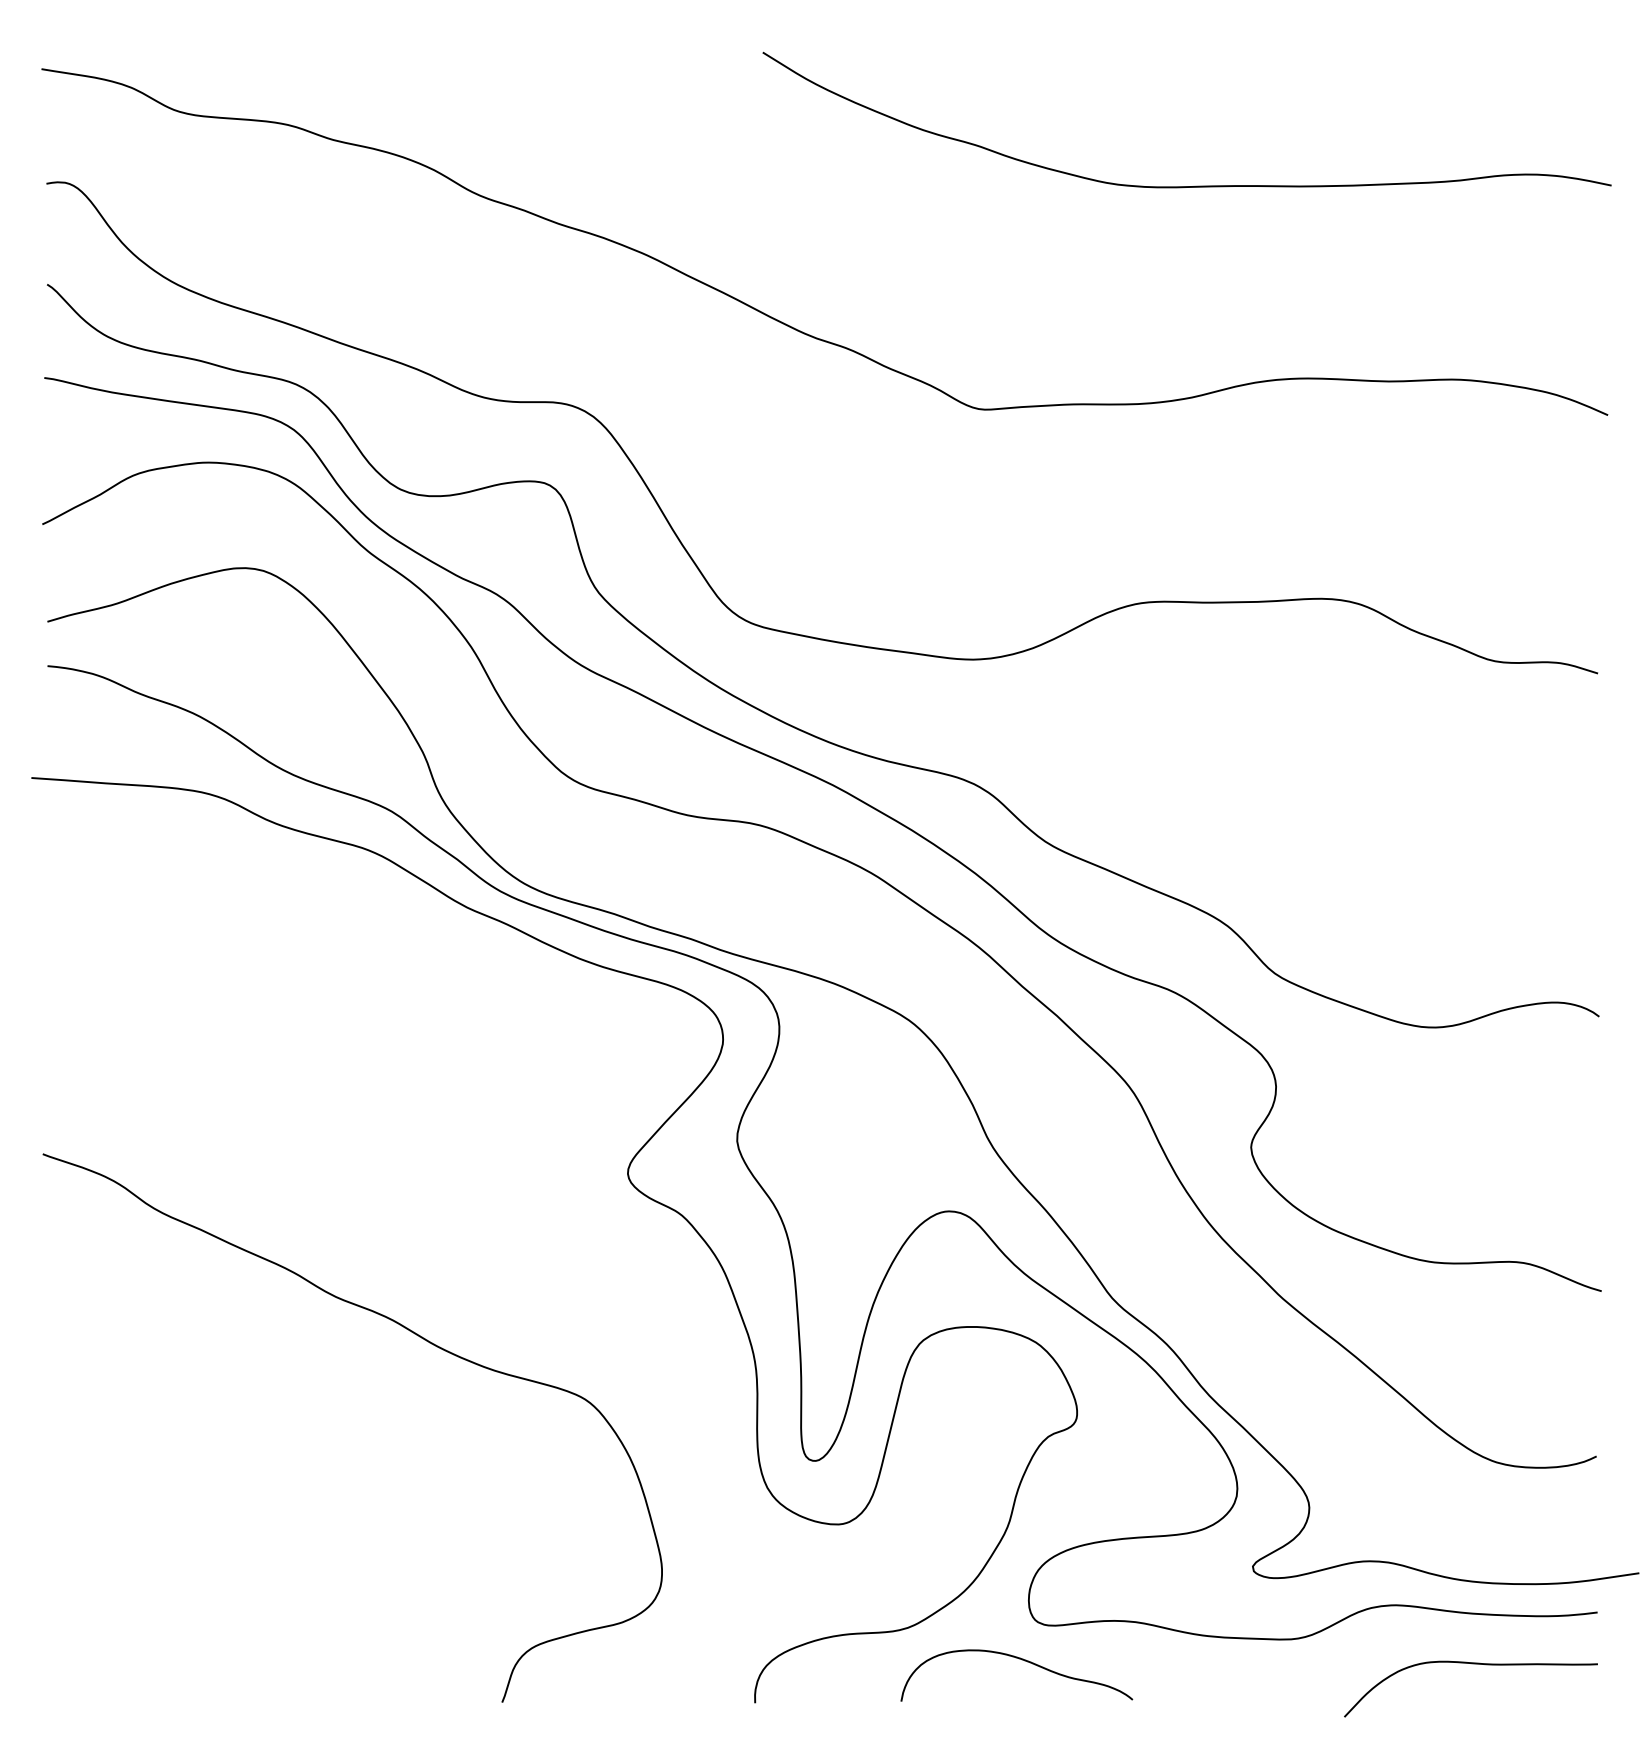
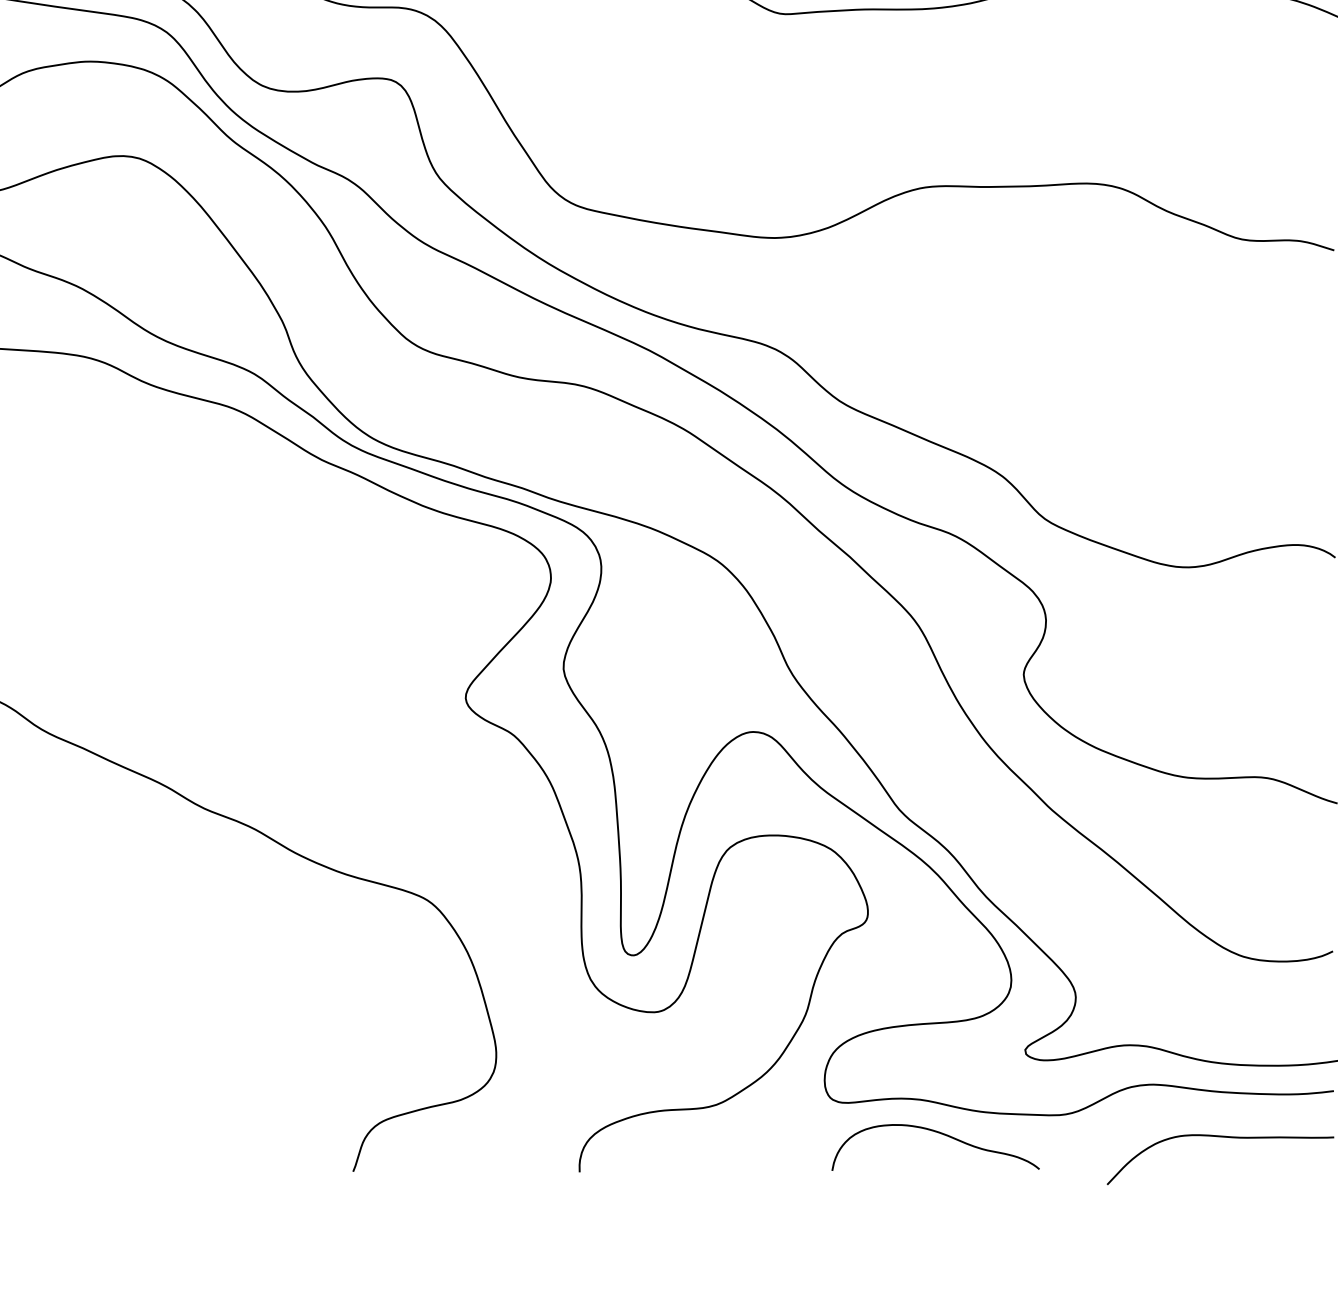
curve: (1024, 1661) -> (942, 1134), moved

